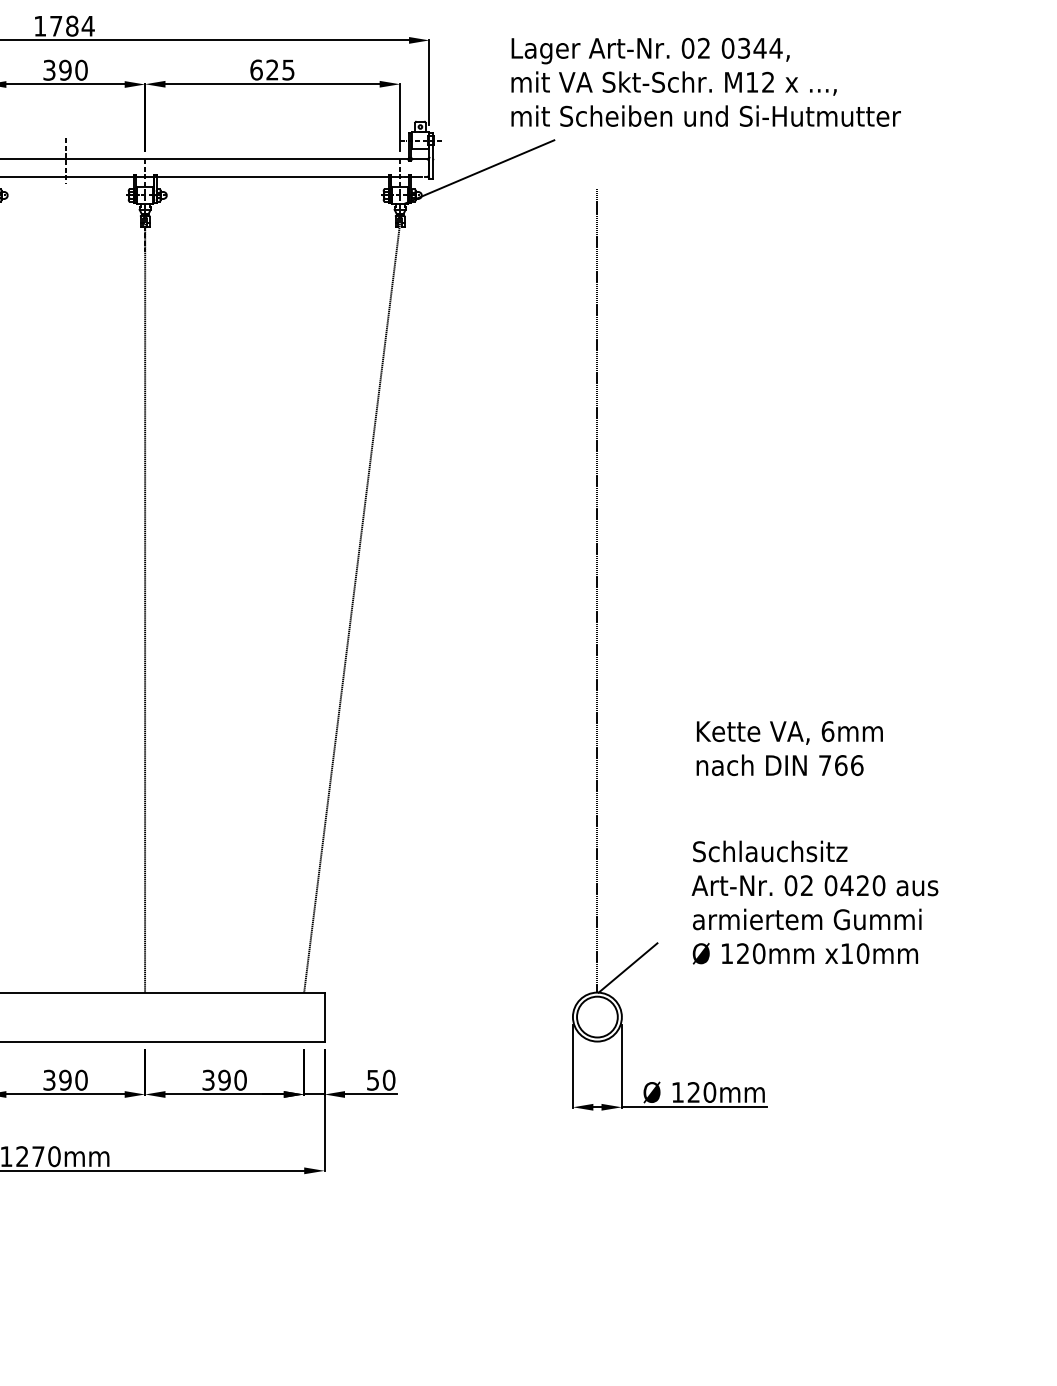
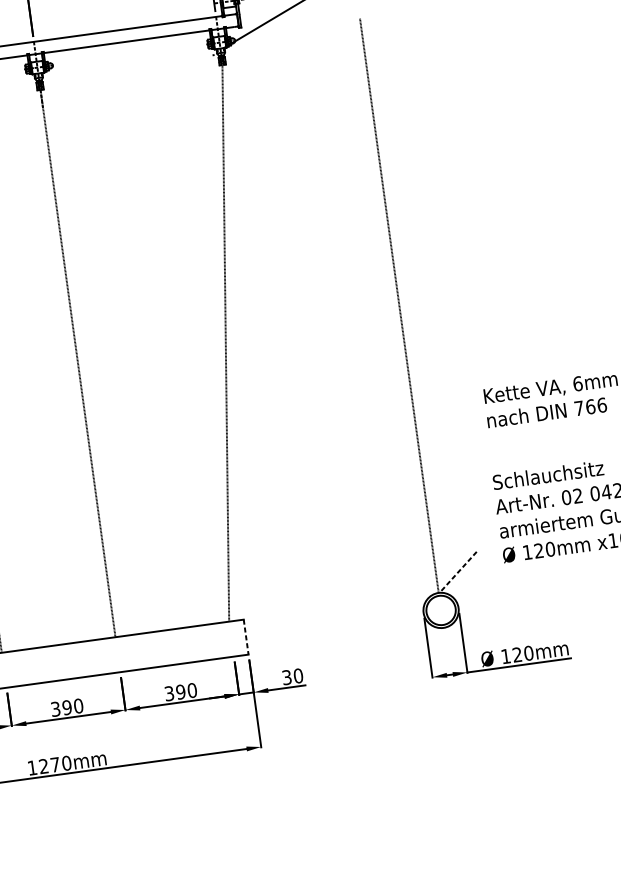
line: (627, 968) -> (457, 572), solid -> dashed
line: (324, 1017) -> (246, 637), solid -> dashed
text: (373, 1079) -> (287, 676), 50 -> 30

